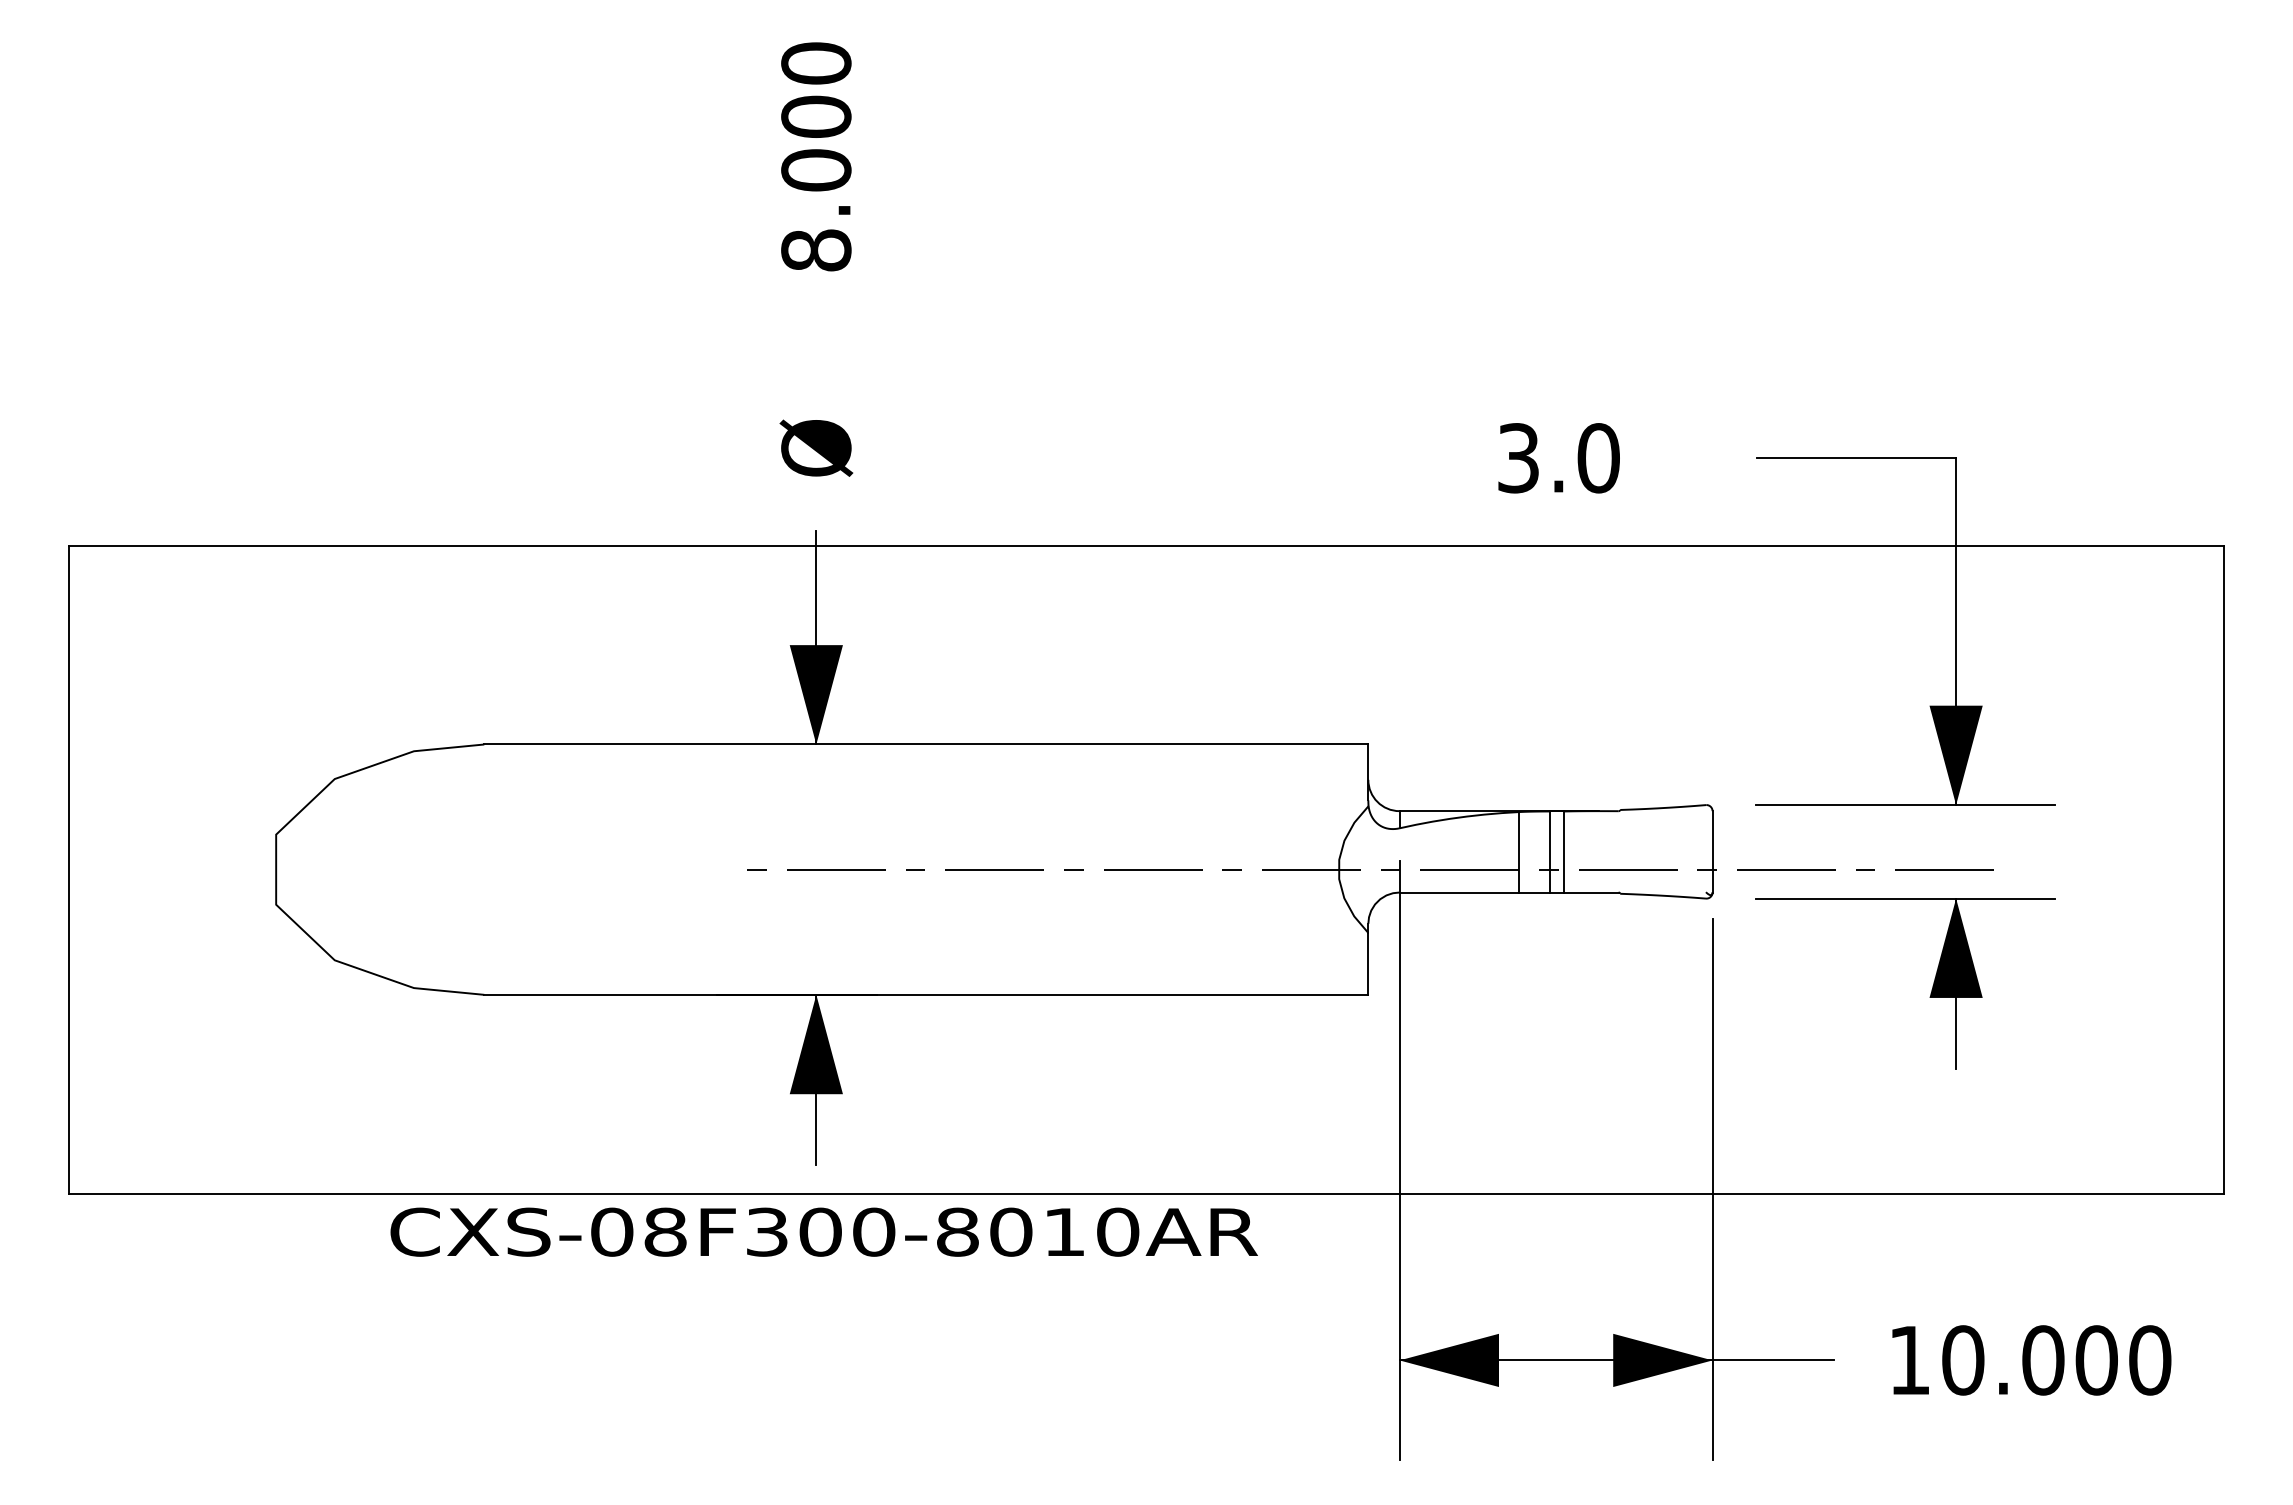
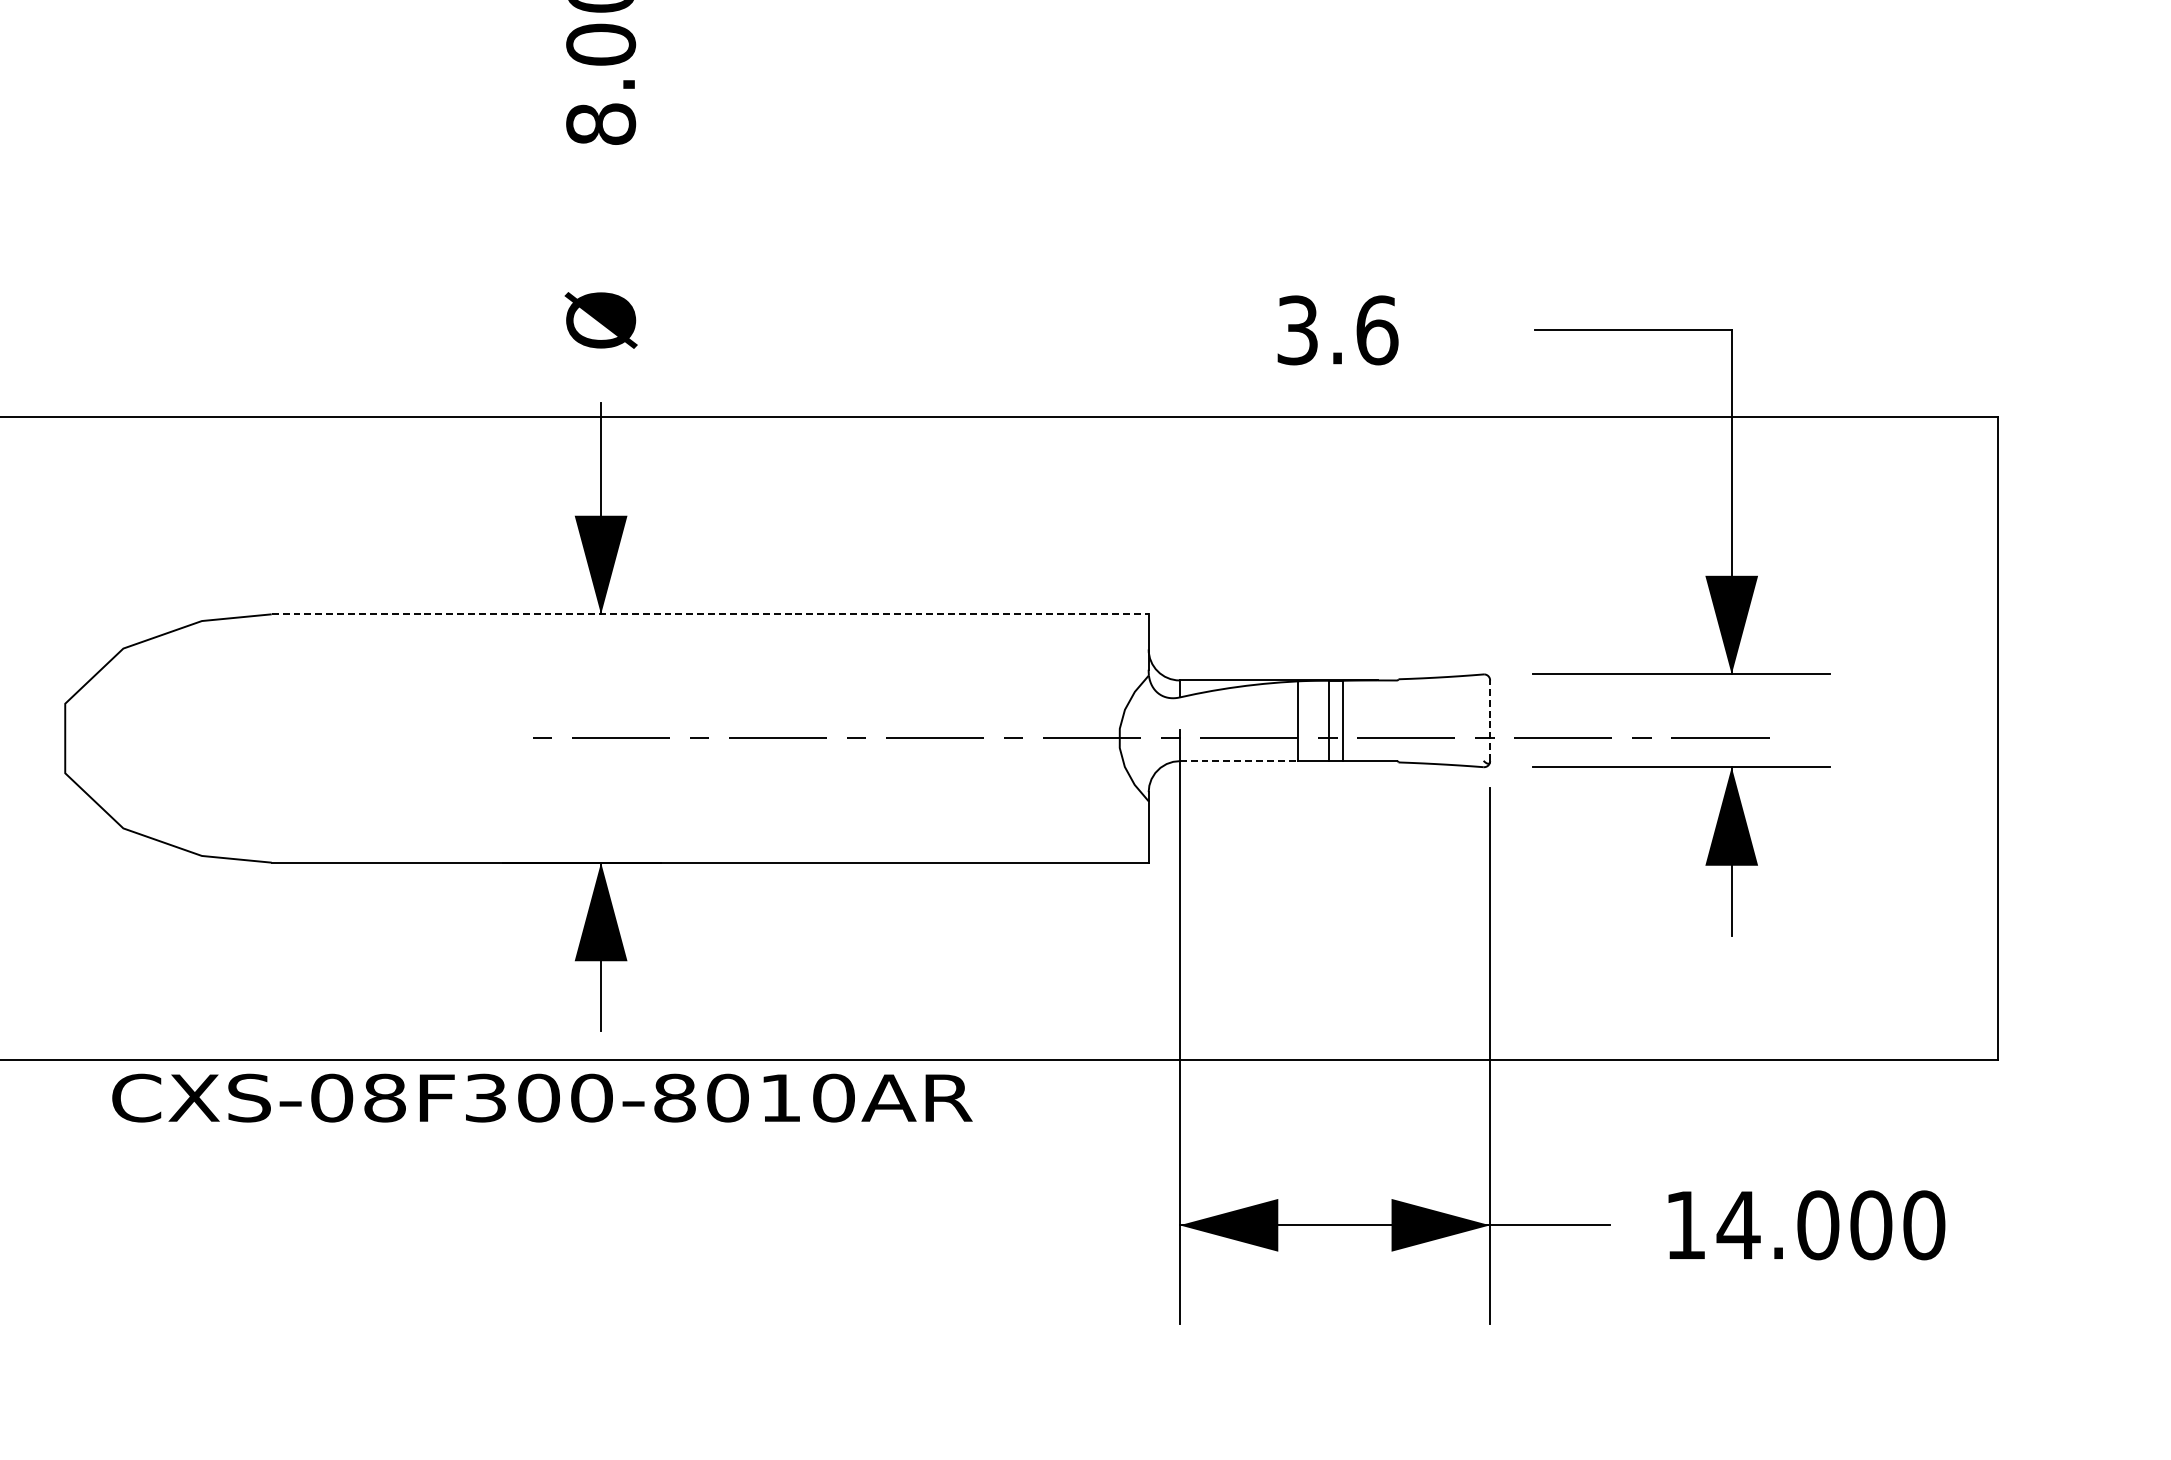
text: (1598, 458) -> (1376, 330), 3.0 -> 3.6
line: (926, 744) -> (710, 614), solid -> dashed
line: (1712, 851) -> (1490, 720), solid -> dashed
line: (1459, 892) -> (1239, 761), solid -> dashed
text: (823, 1231) -> (541, 1097), moved
text: (1962, 1360) -> (1738, 1225), 10.000 -> 14.000

